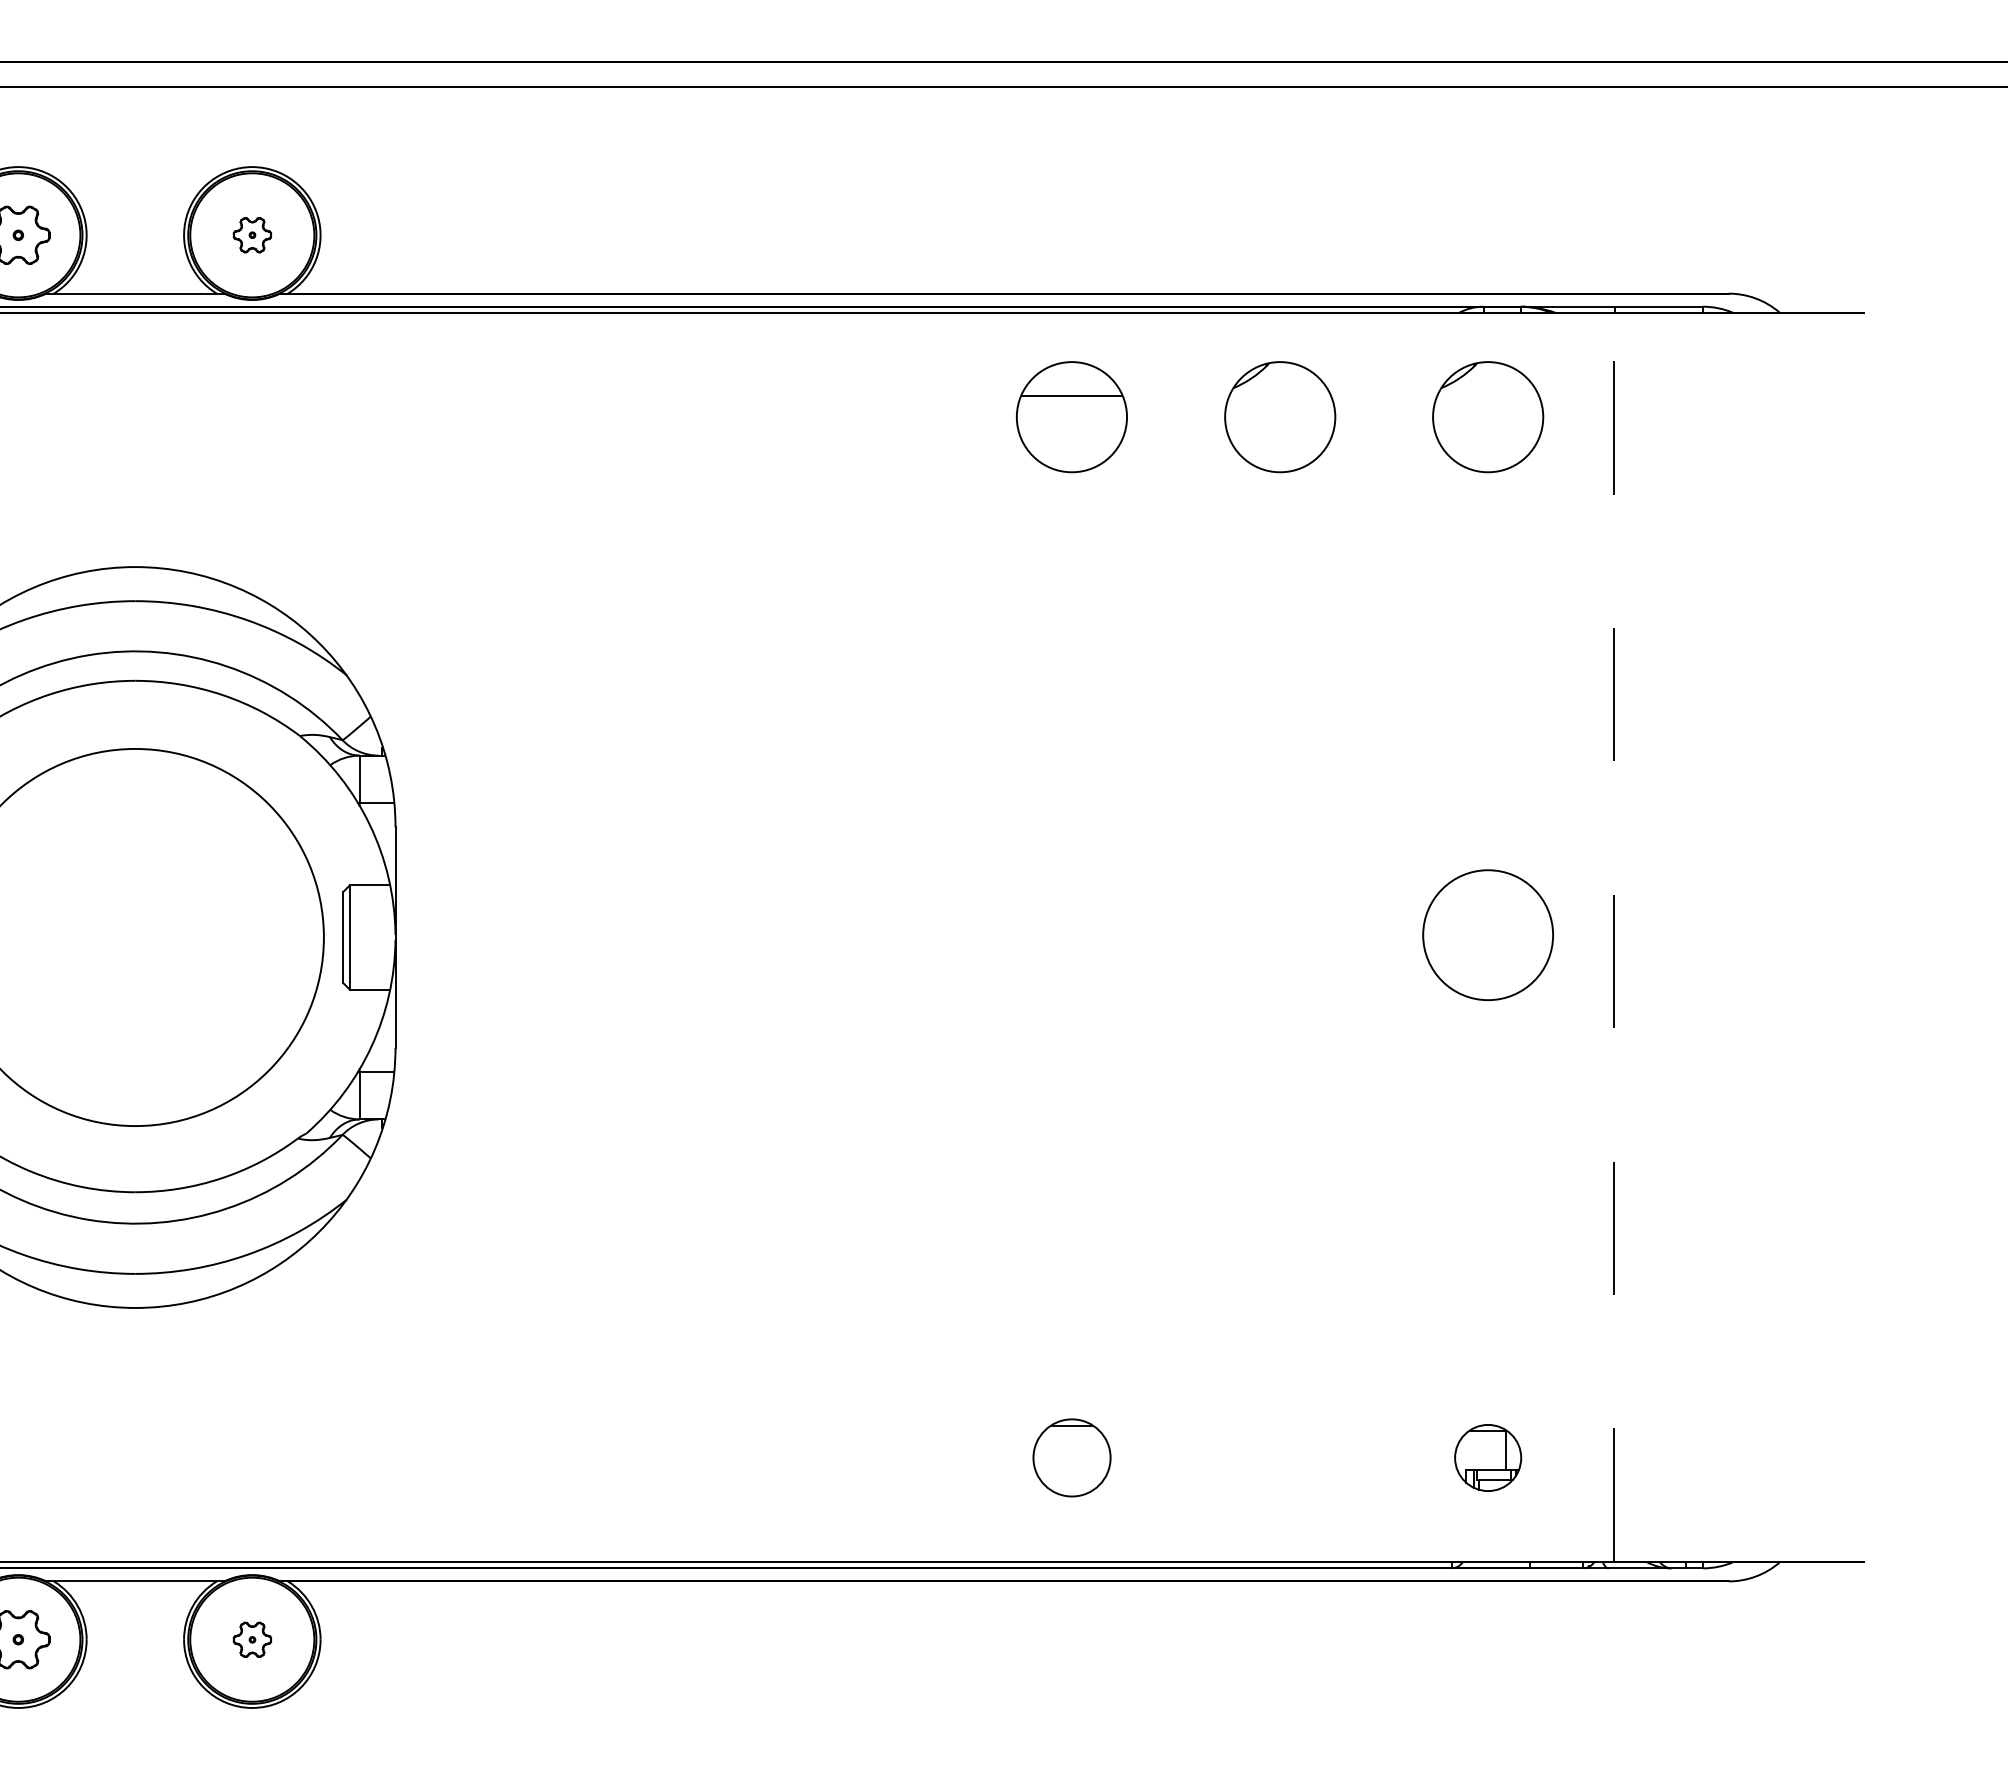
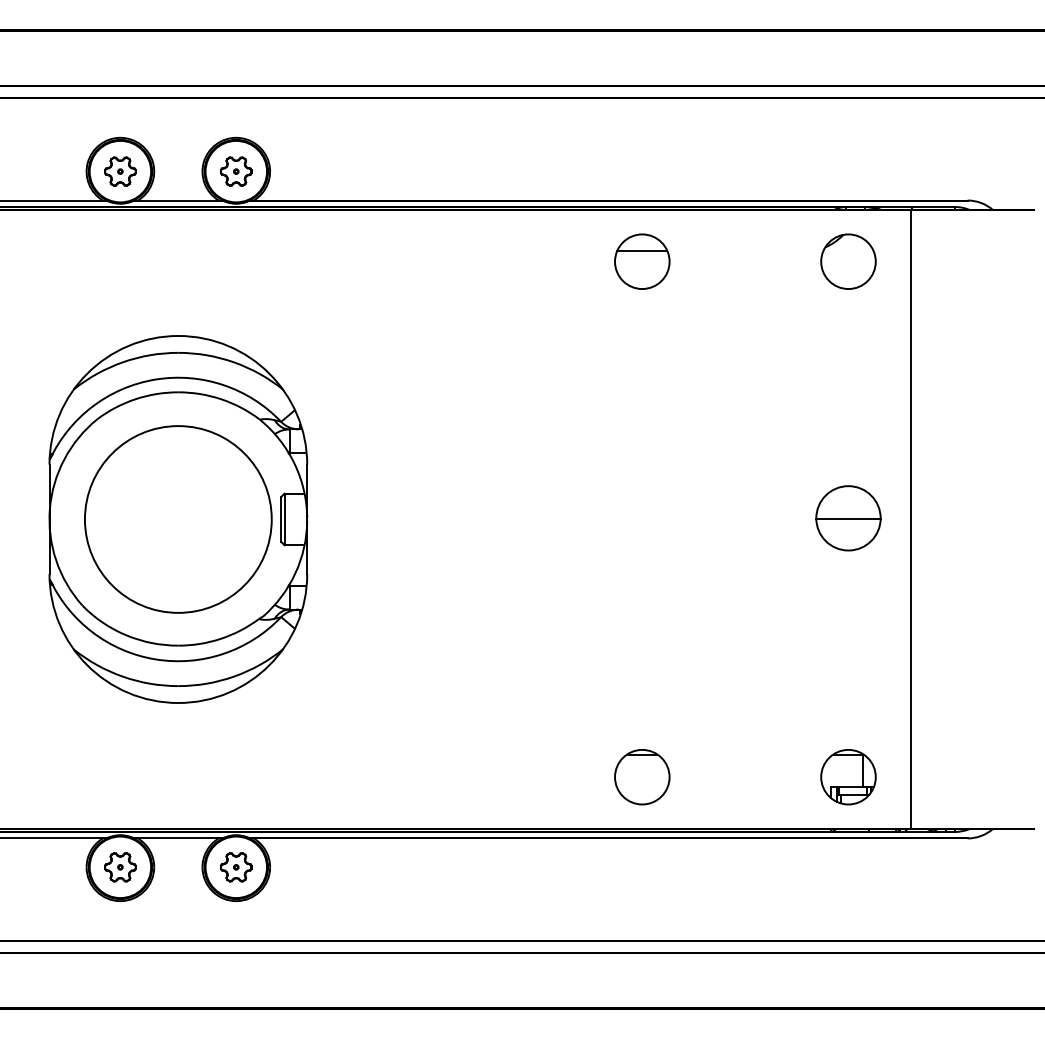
part: (252, 235) -> (236, 171), size x1.67
part: (1280, 416) -> (745, 261), removed
line: (1613, 935) -> (910, 518), dashed -> solid
line: (1488, 937) -> (848, 519), added
part: (1072, 1458) -> (642, 777), size x1.43
part: (1488, 1458) -> (848, 777), size x1.67
part: (252, 1640) -> (236, 867), size x1.67

